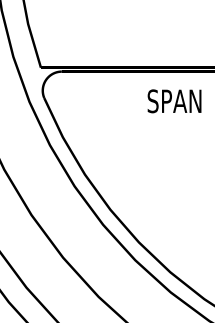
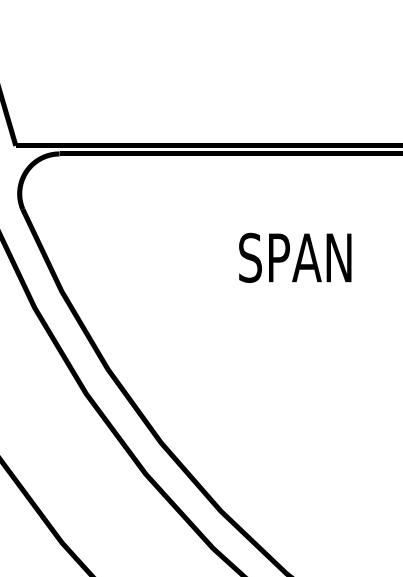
text: (174, 101) -> (295, 258), moved

